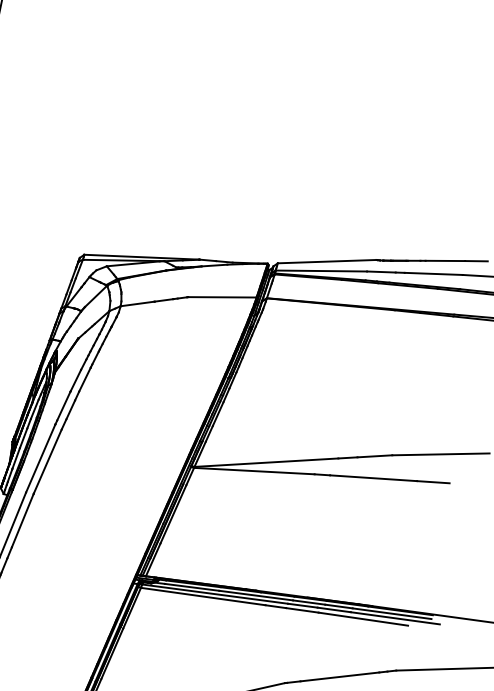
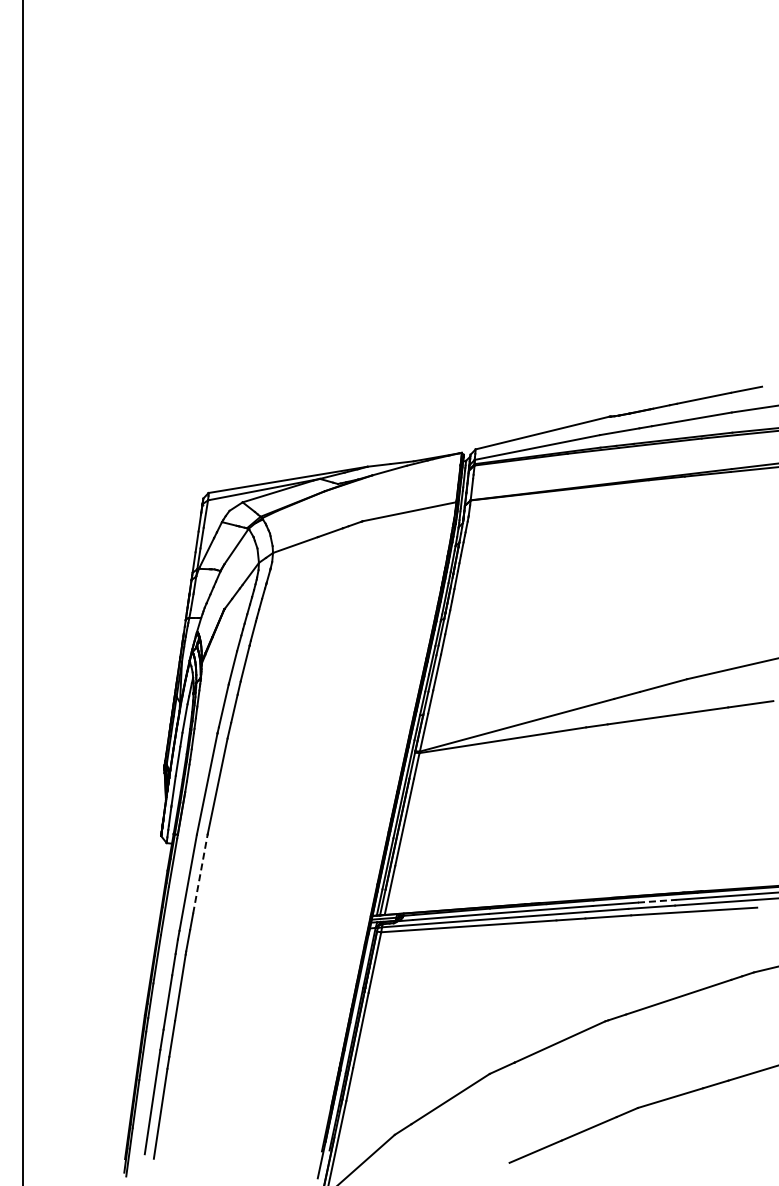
line: (22, 520) -> (200, 873), solid -> dashed
line: (339, 606) -> (657, 901), solid -> dashed

